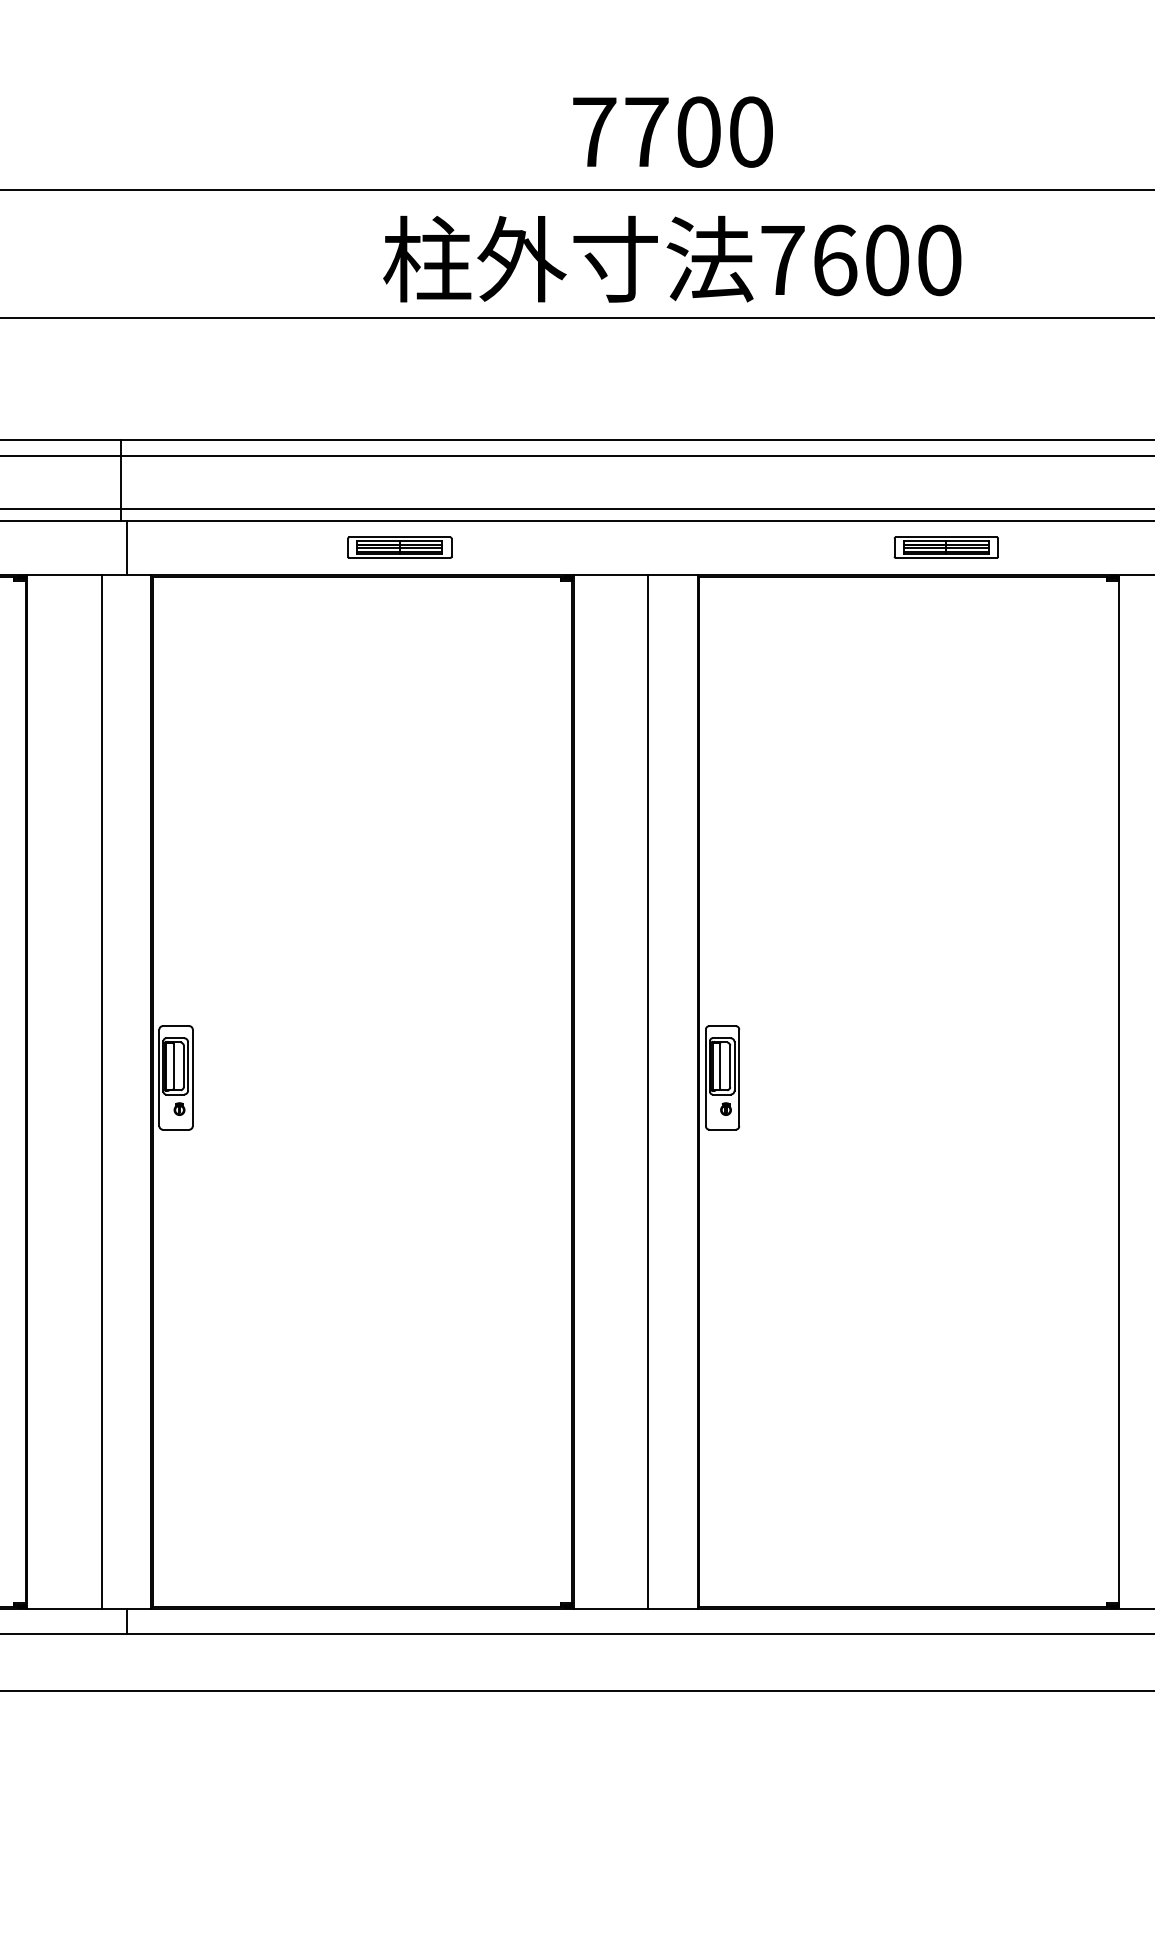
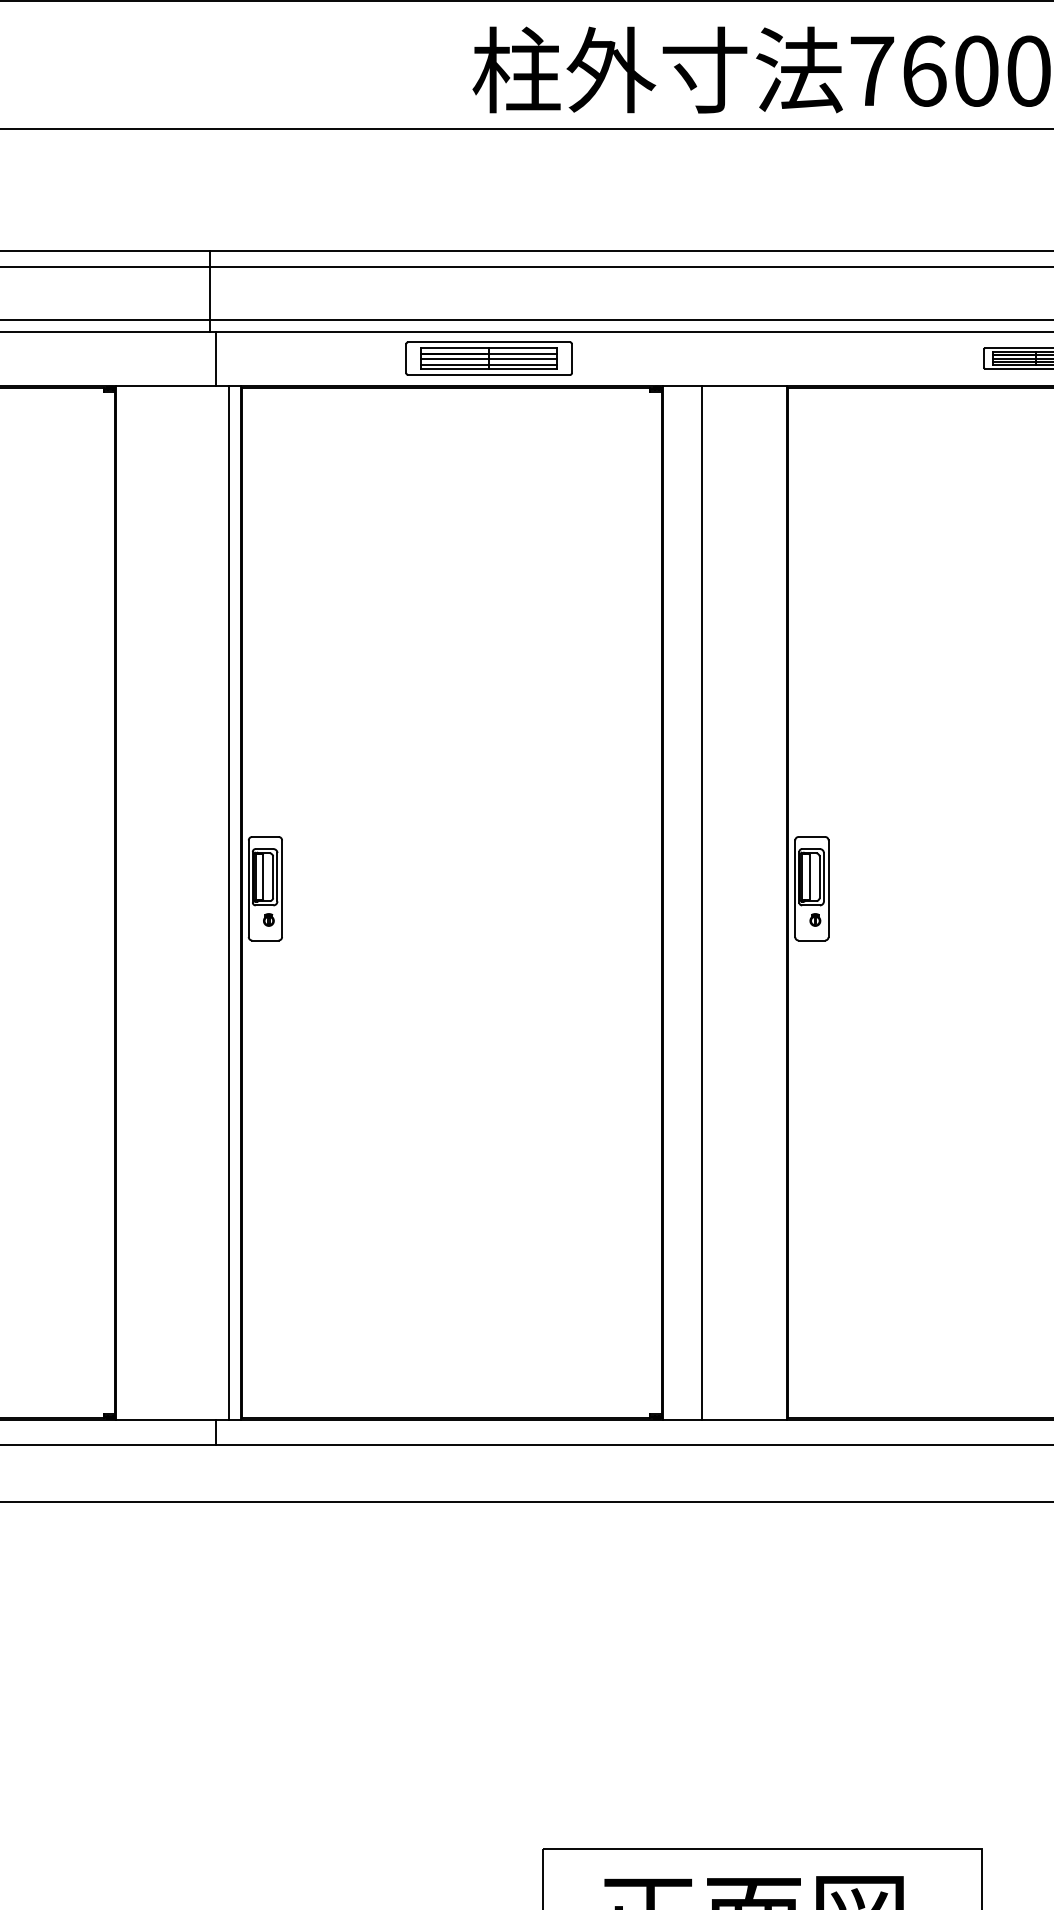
part: (399, 547) -> (488, 358), size x1.6
line: (101, 1092) -> (228, 903), moved
line: (648, 1092) -> (701, 903), moved

